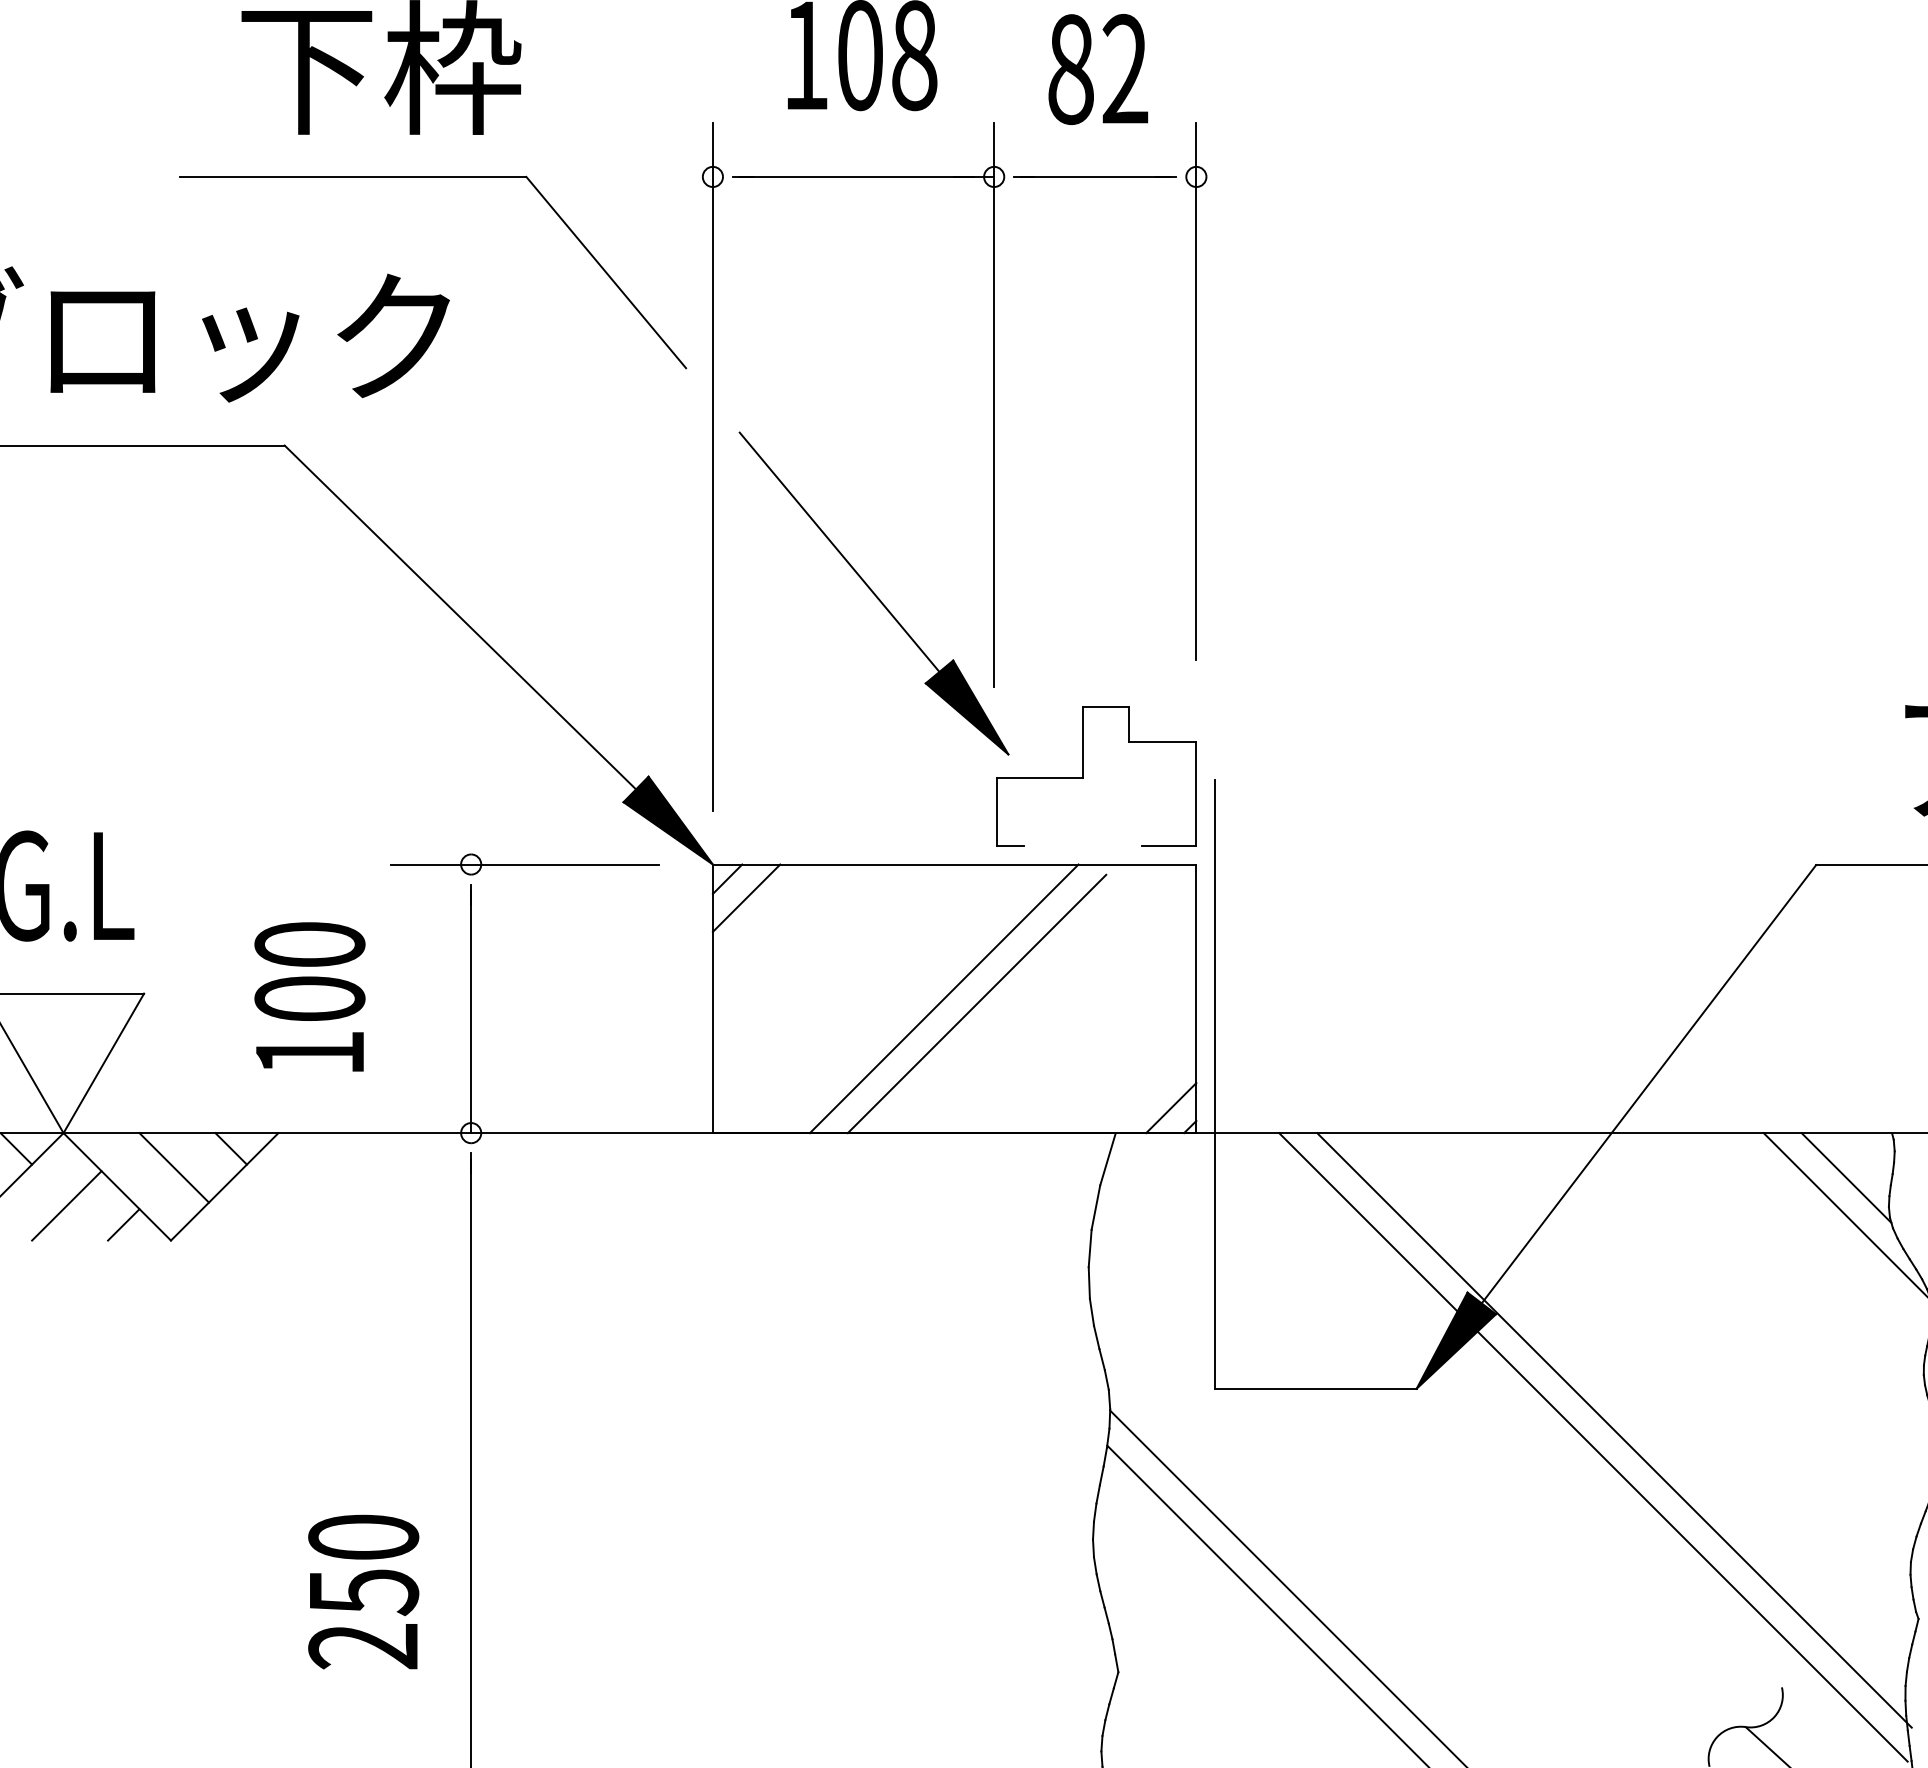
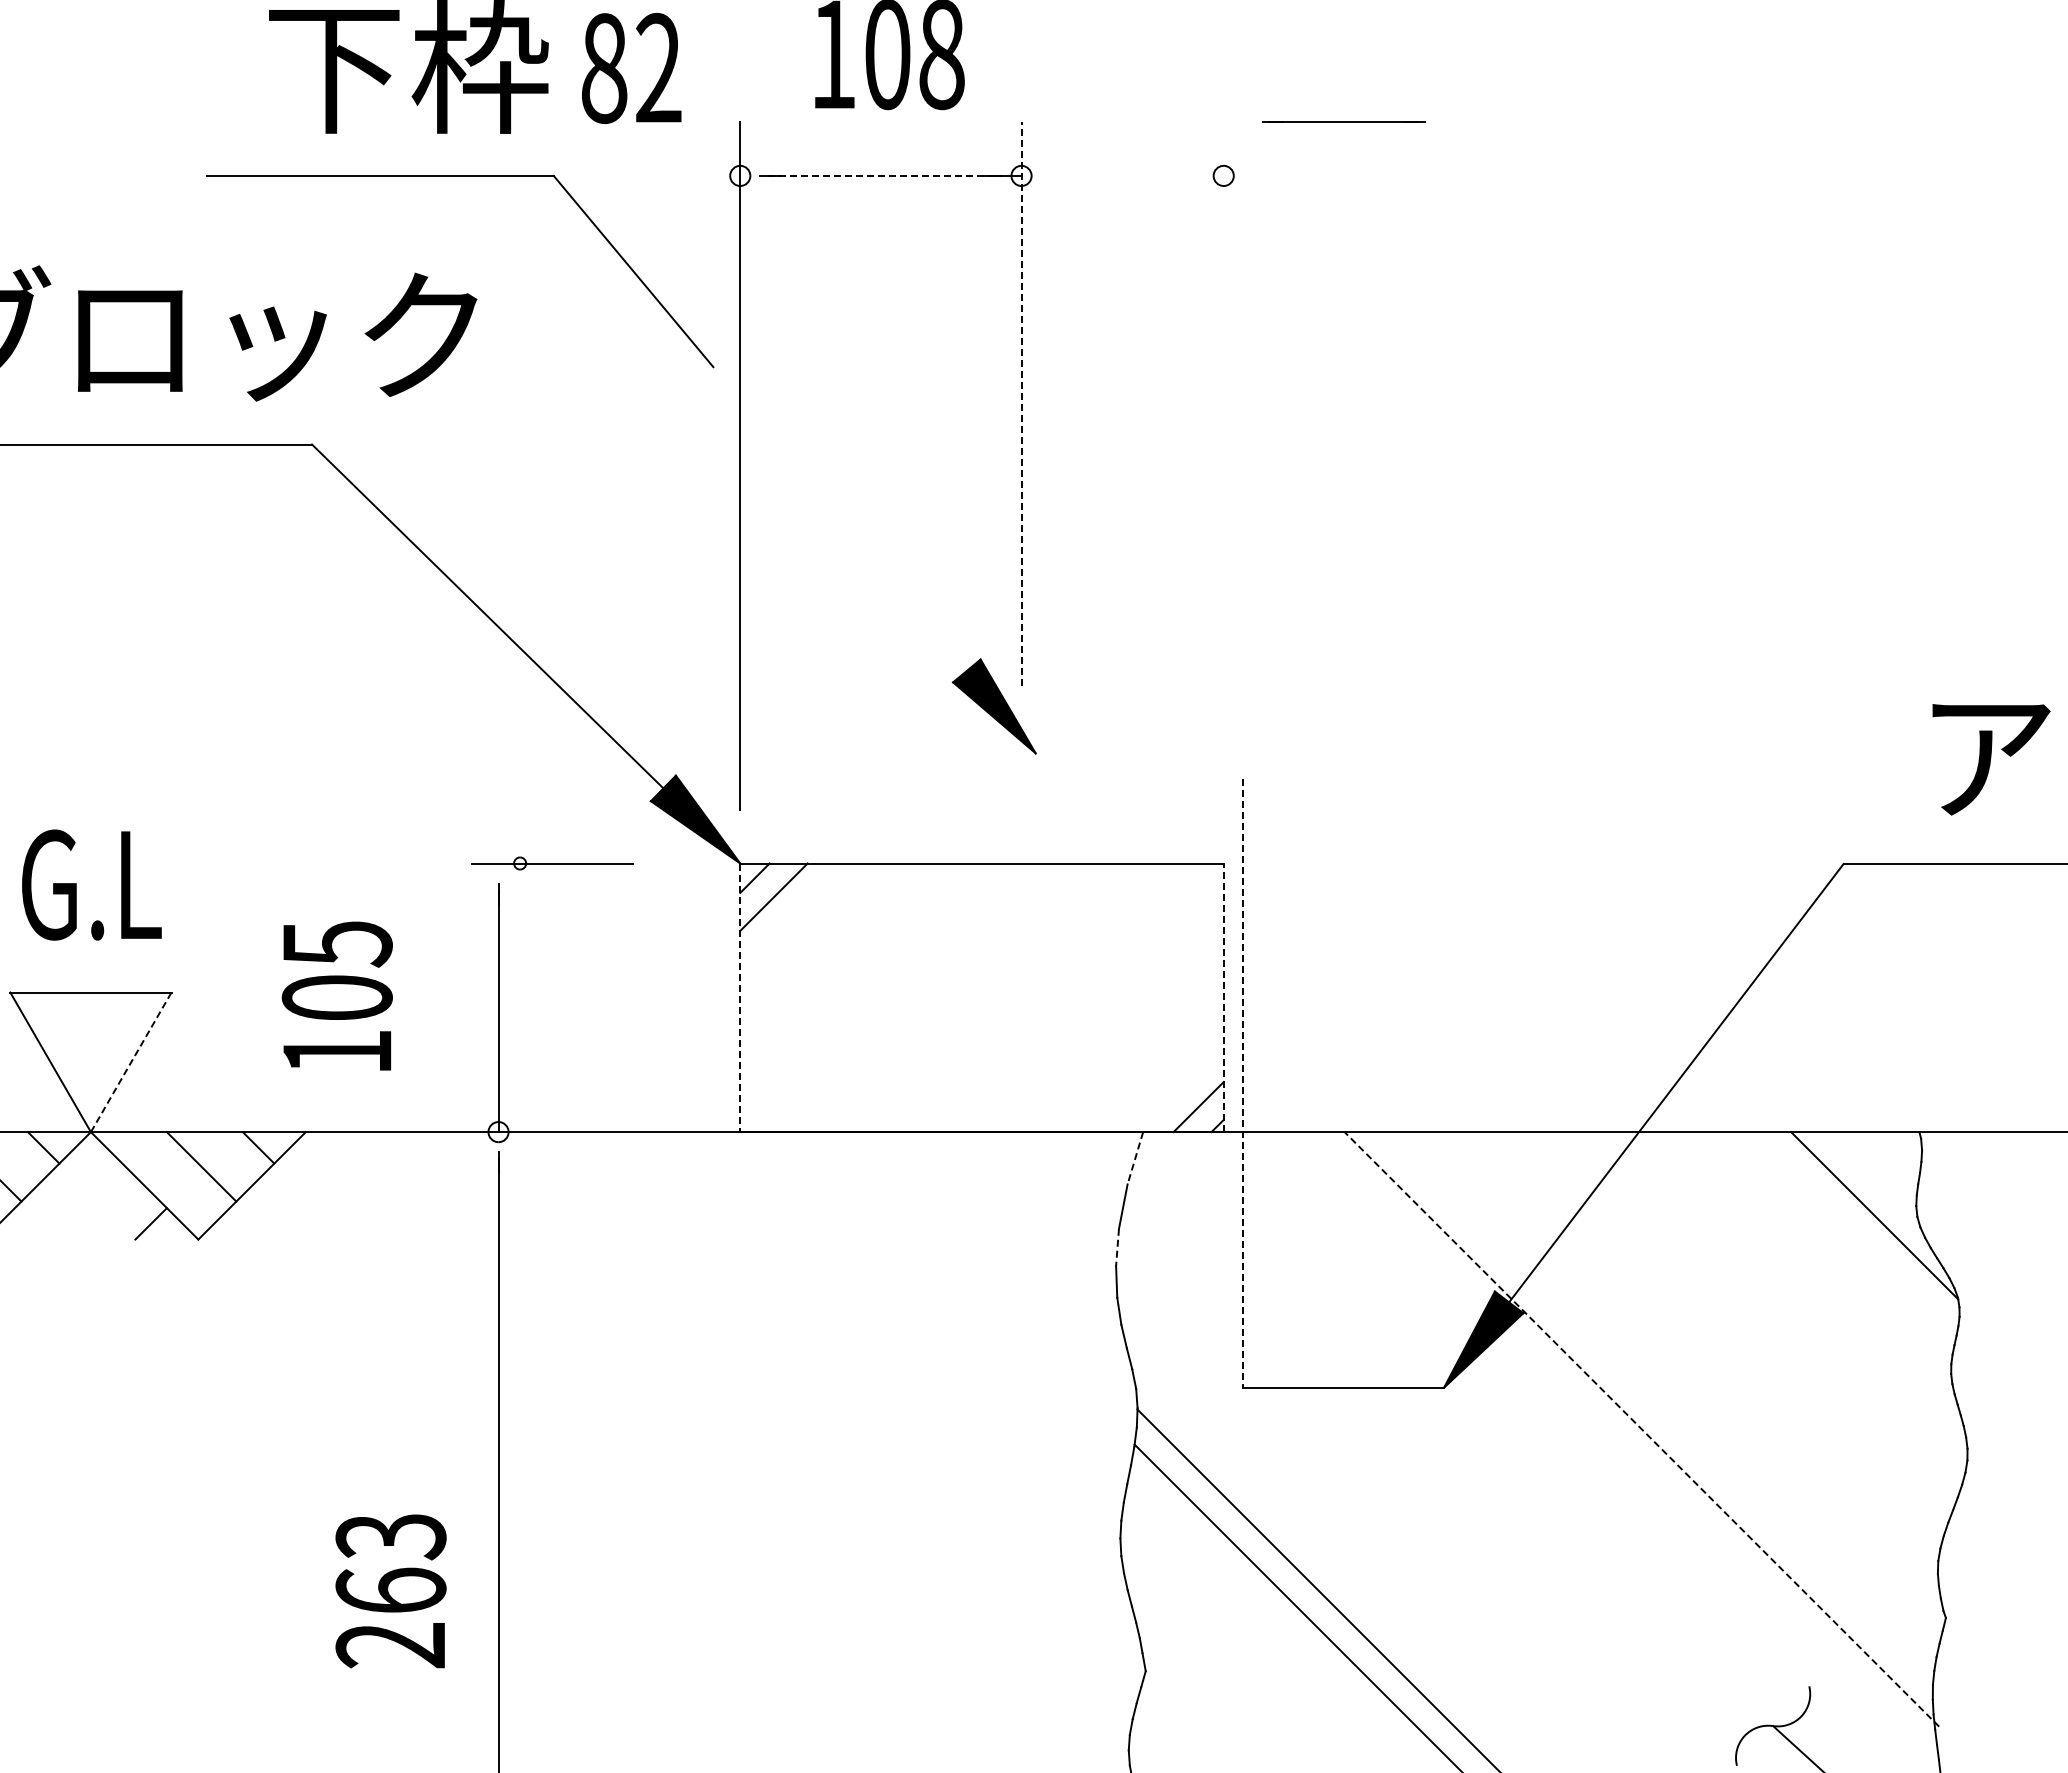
text: (1098, 69) -> (631, 68), moved
line: (853, 176) -> (880, 175), solid -> dashed
line: (1095, 176) -> (1343, 121), moved
line: (1196, 391) -> (1223, 390), removed
line: (994, 404) -> (1021, 403), solid -> dashed
line: (839, 552) -> (866, 551), removed
part: (1083, 776) -> (1110, 775), removed
part: (525, 864) -> (552, 863), size x0.6
text: (309, 945) -> (336, 944), 100 -> 105
line: (944, 998) -> (971, 997), removed
line: (1196, 998) -> (1223, 997), solid -> dashed
line: (713, 999) -> (740, 998), solid -> dashed
line: (977, 1003) -> (1004, 1002), removed
line: (104, 1063) -> (131, 1062), solid -> dashed
line: (1215, 1084) -> (1242, 1083), solid -> dashed
line: (1108, 1159) -> (1135, 1158), solid -> dashed
line: (1846, 1177) -> (1873, 1176), removed
line: (66, 1205) -> (93, 1204), removed
line: (1090, 1248) -> (1117, 1247), solid -> dashed
line: (1614, 1430) -> (1641, 1429), solid -> dashed
line: (1593, 1447) -> (1620, 1446), removed
text: (363, 1565) -> (390, 1564), 250 -> 263

